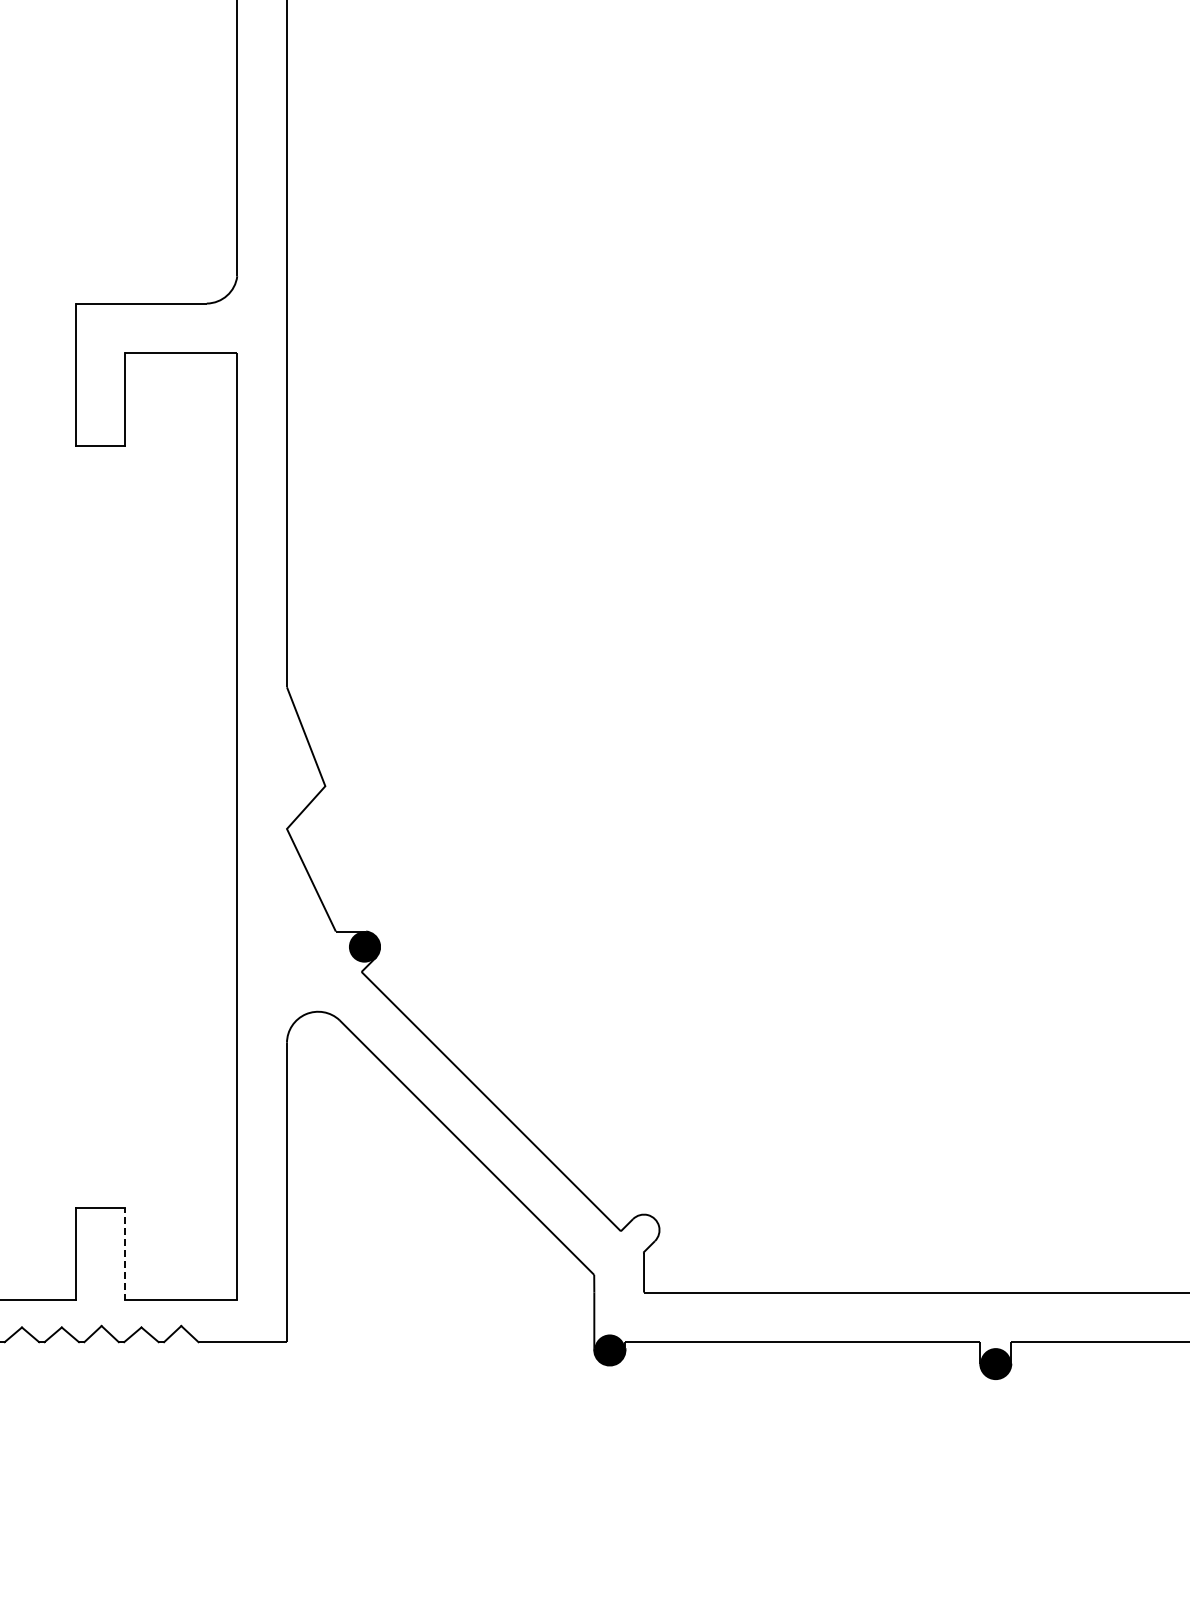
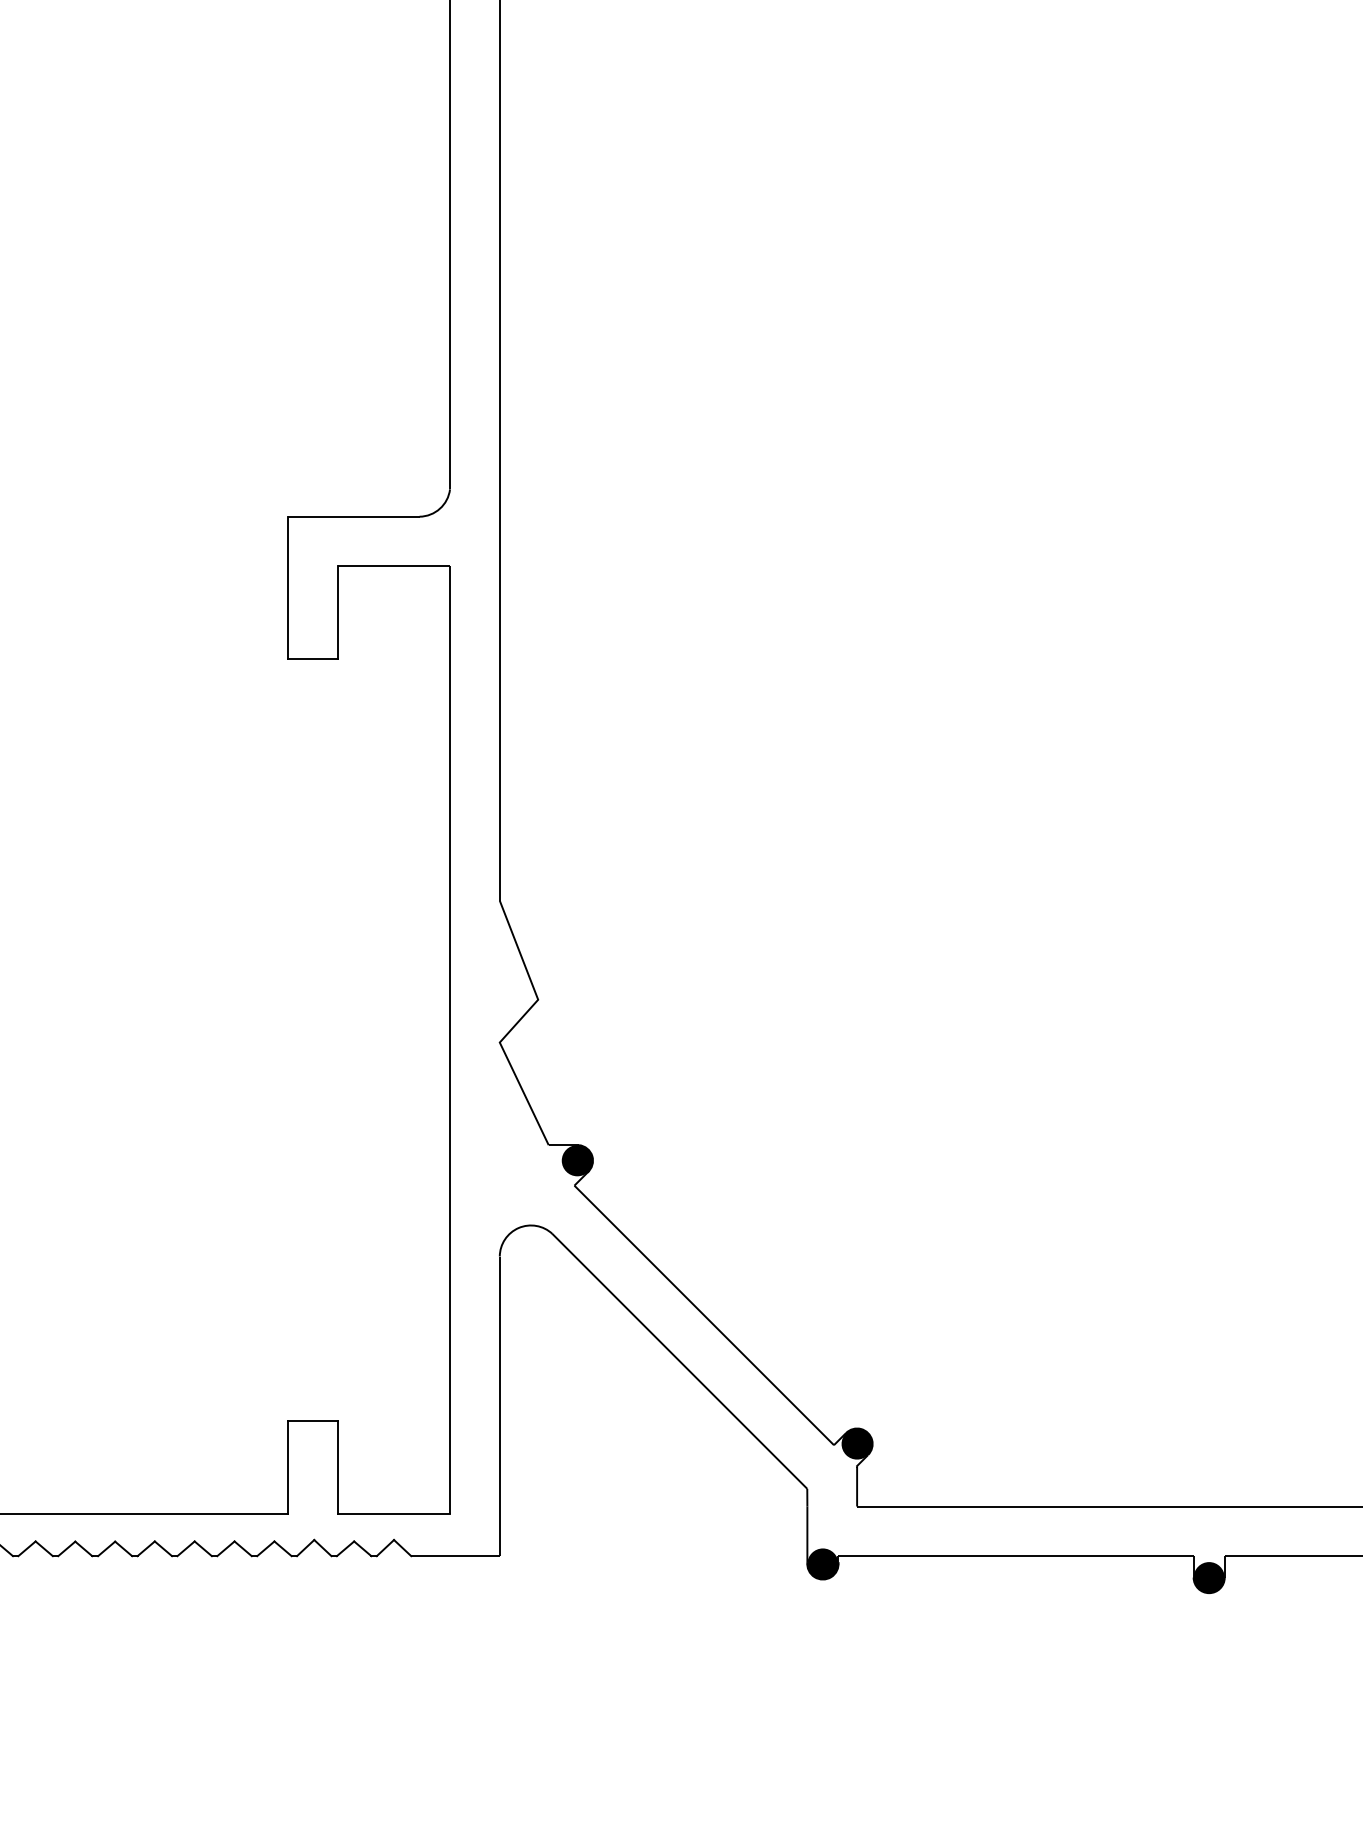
fill: (643, 1229) -> (856, 1443), added
line: (125, 1253) -> (338, 1467), dashed -> solid

